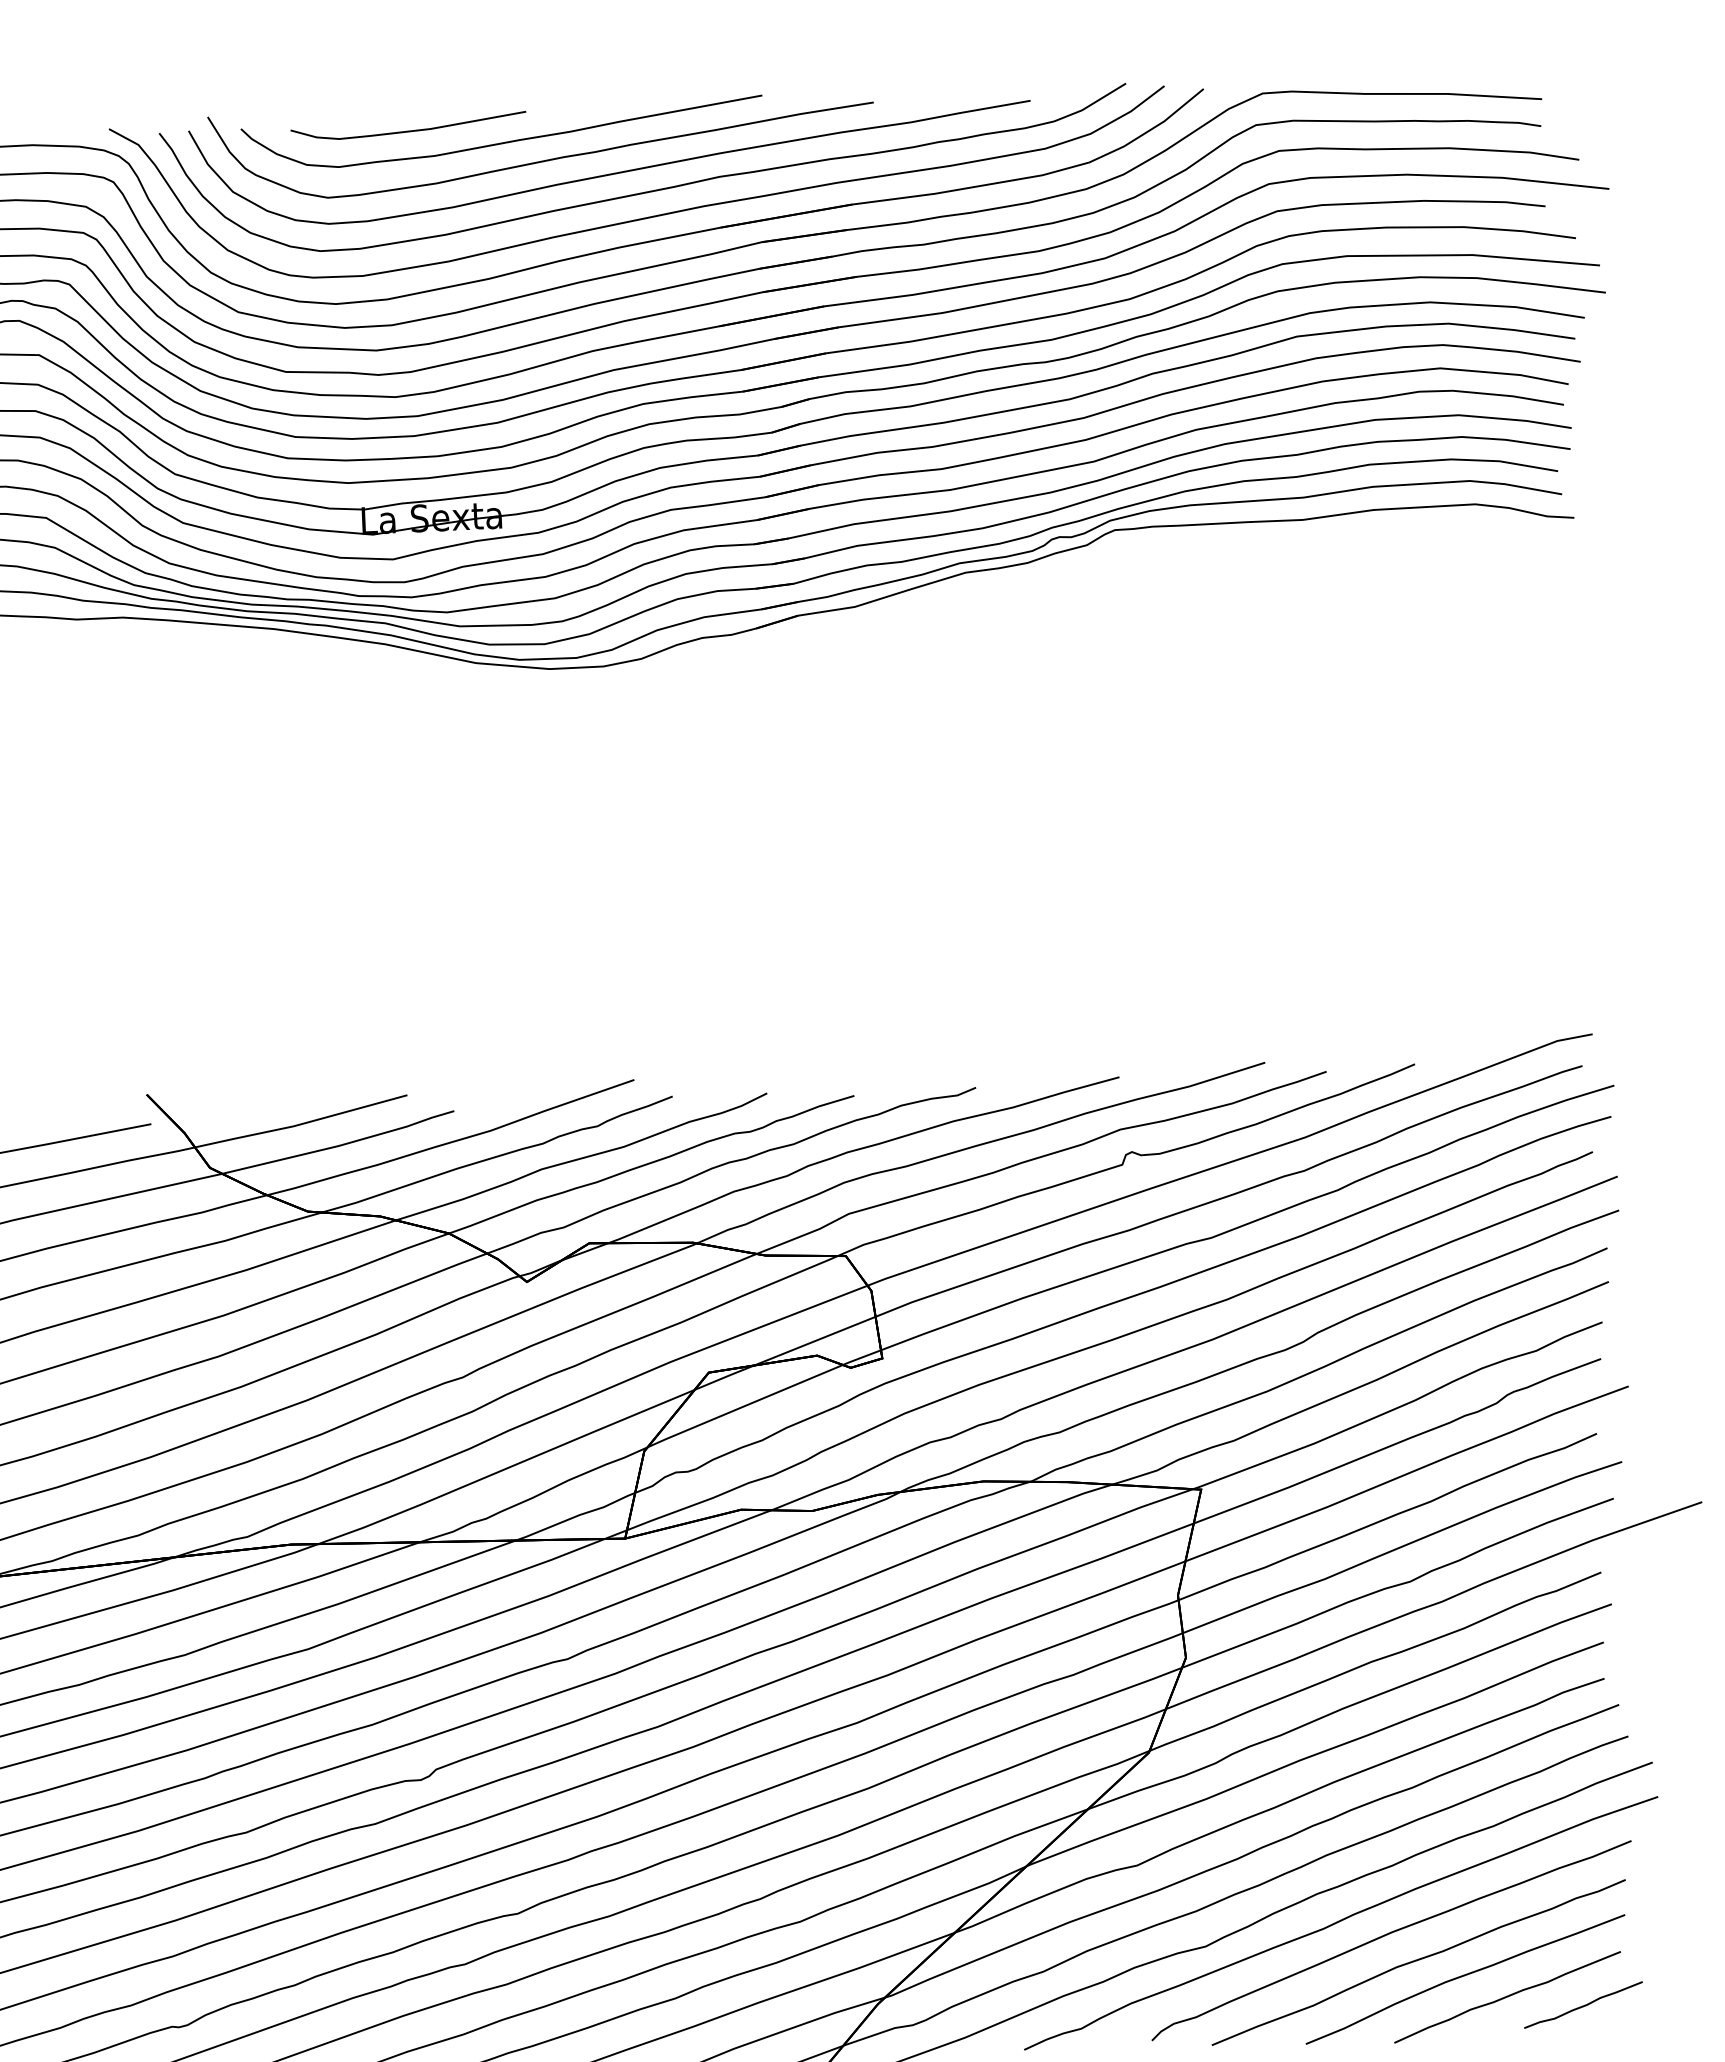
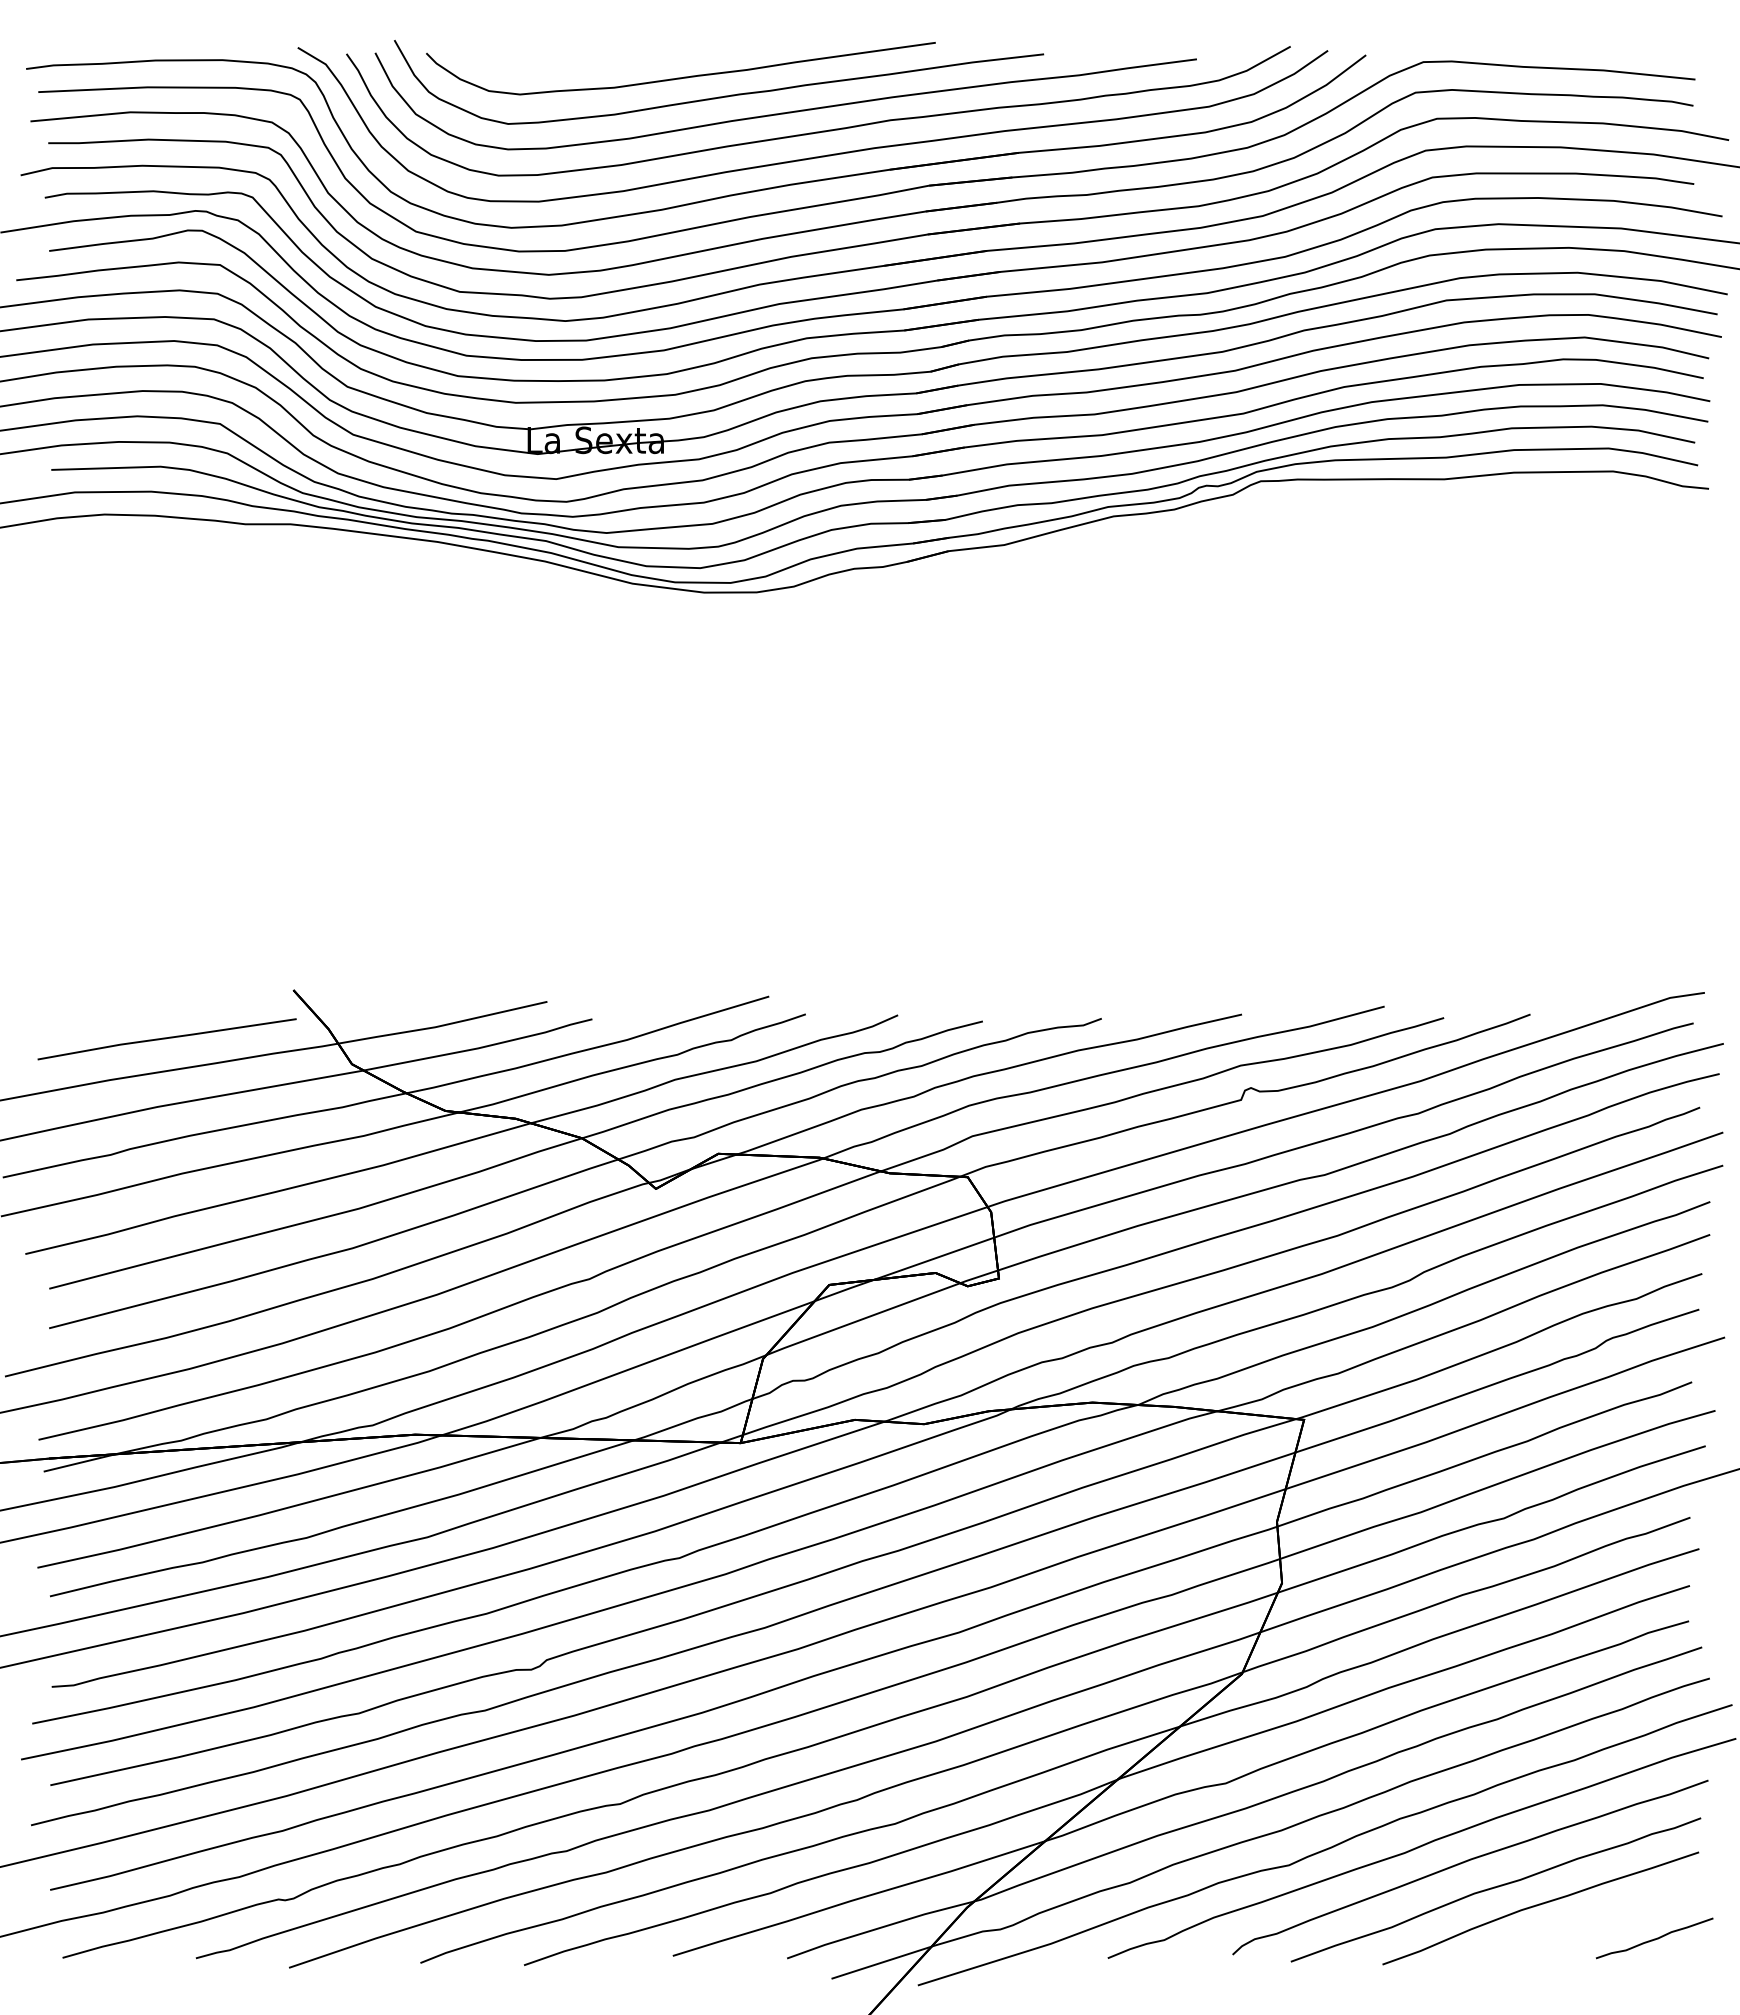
curve: (409, 130) -> (590, 61), removed
curve: (1507, 1997) -> (1580, 1927), removed

